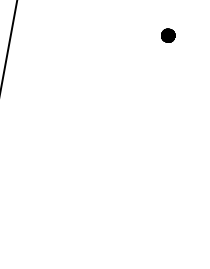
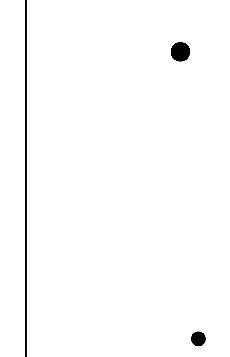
part: (168, 35) -> (180, 51), size x1.4

